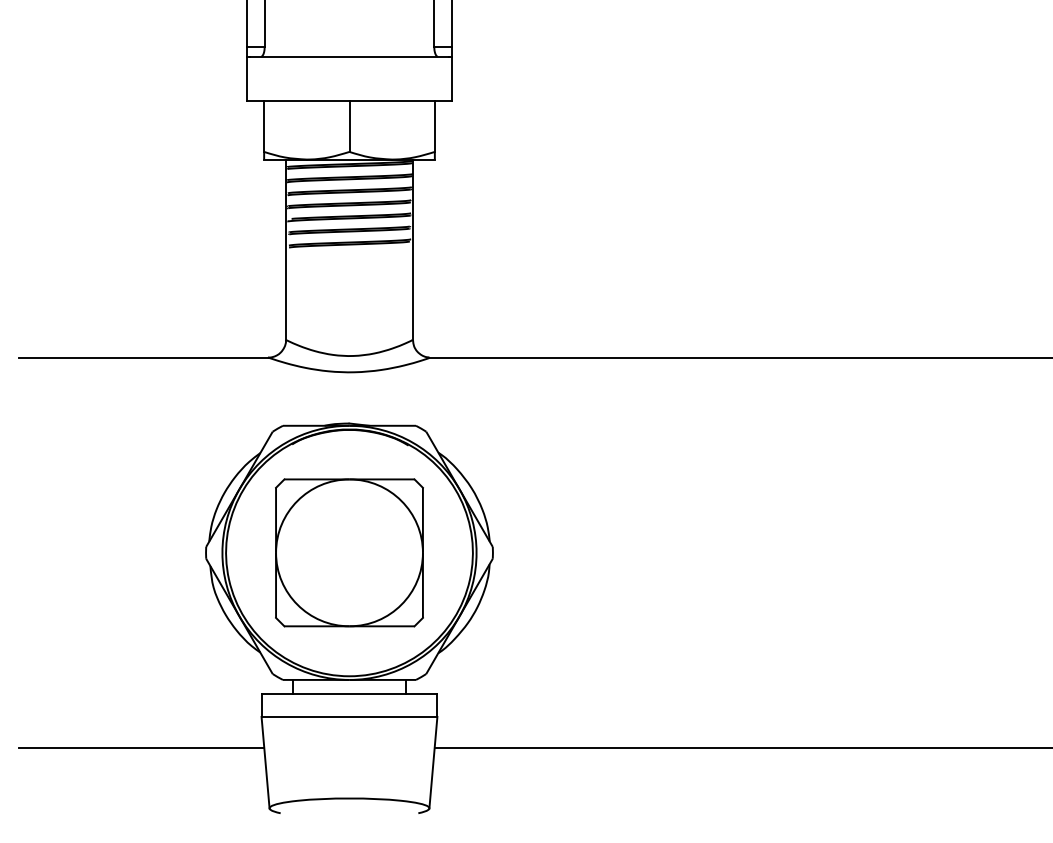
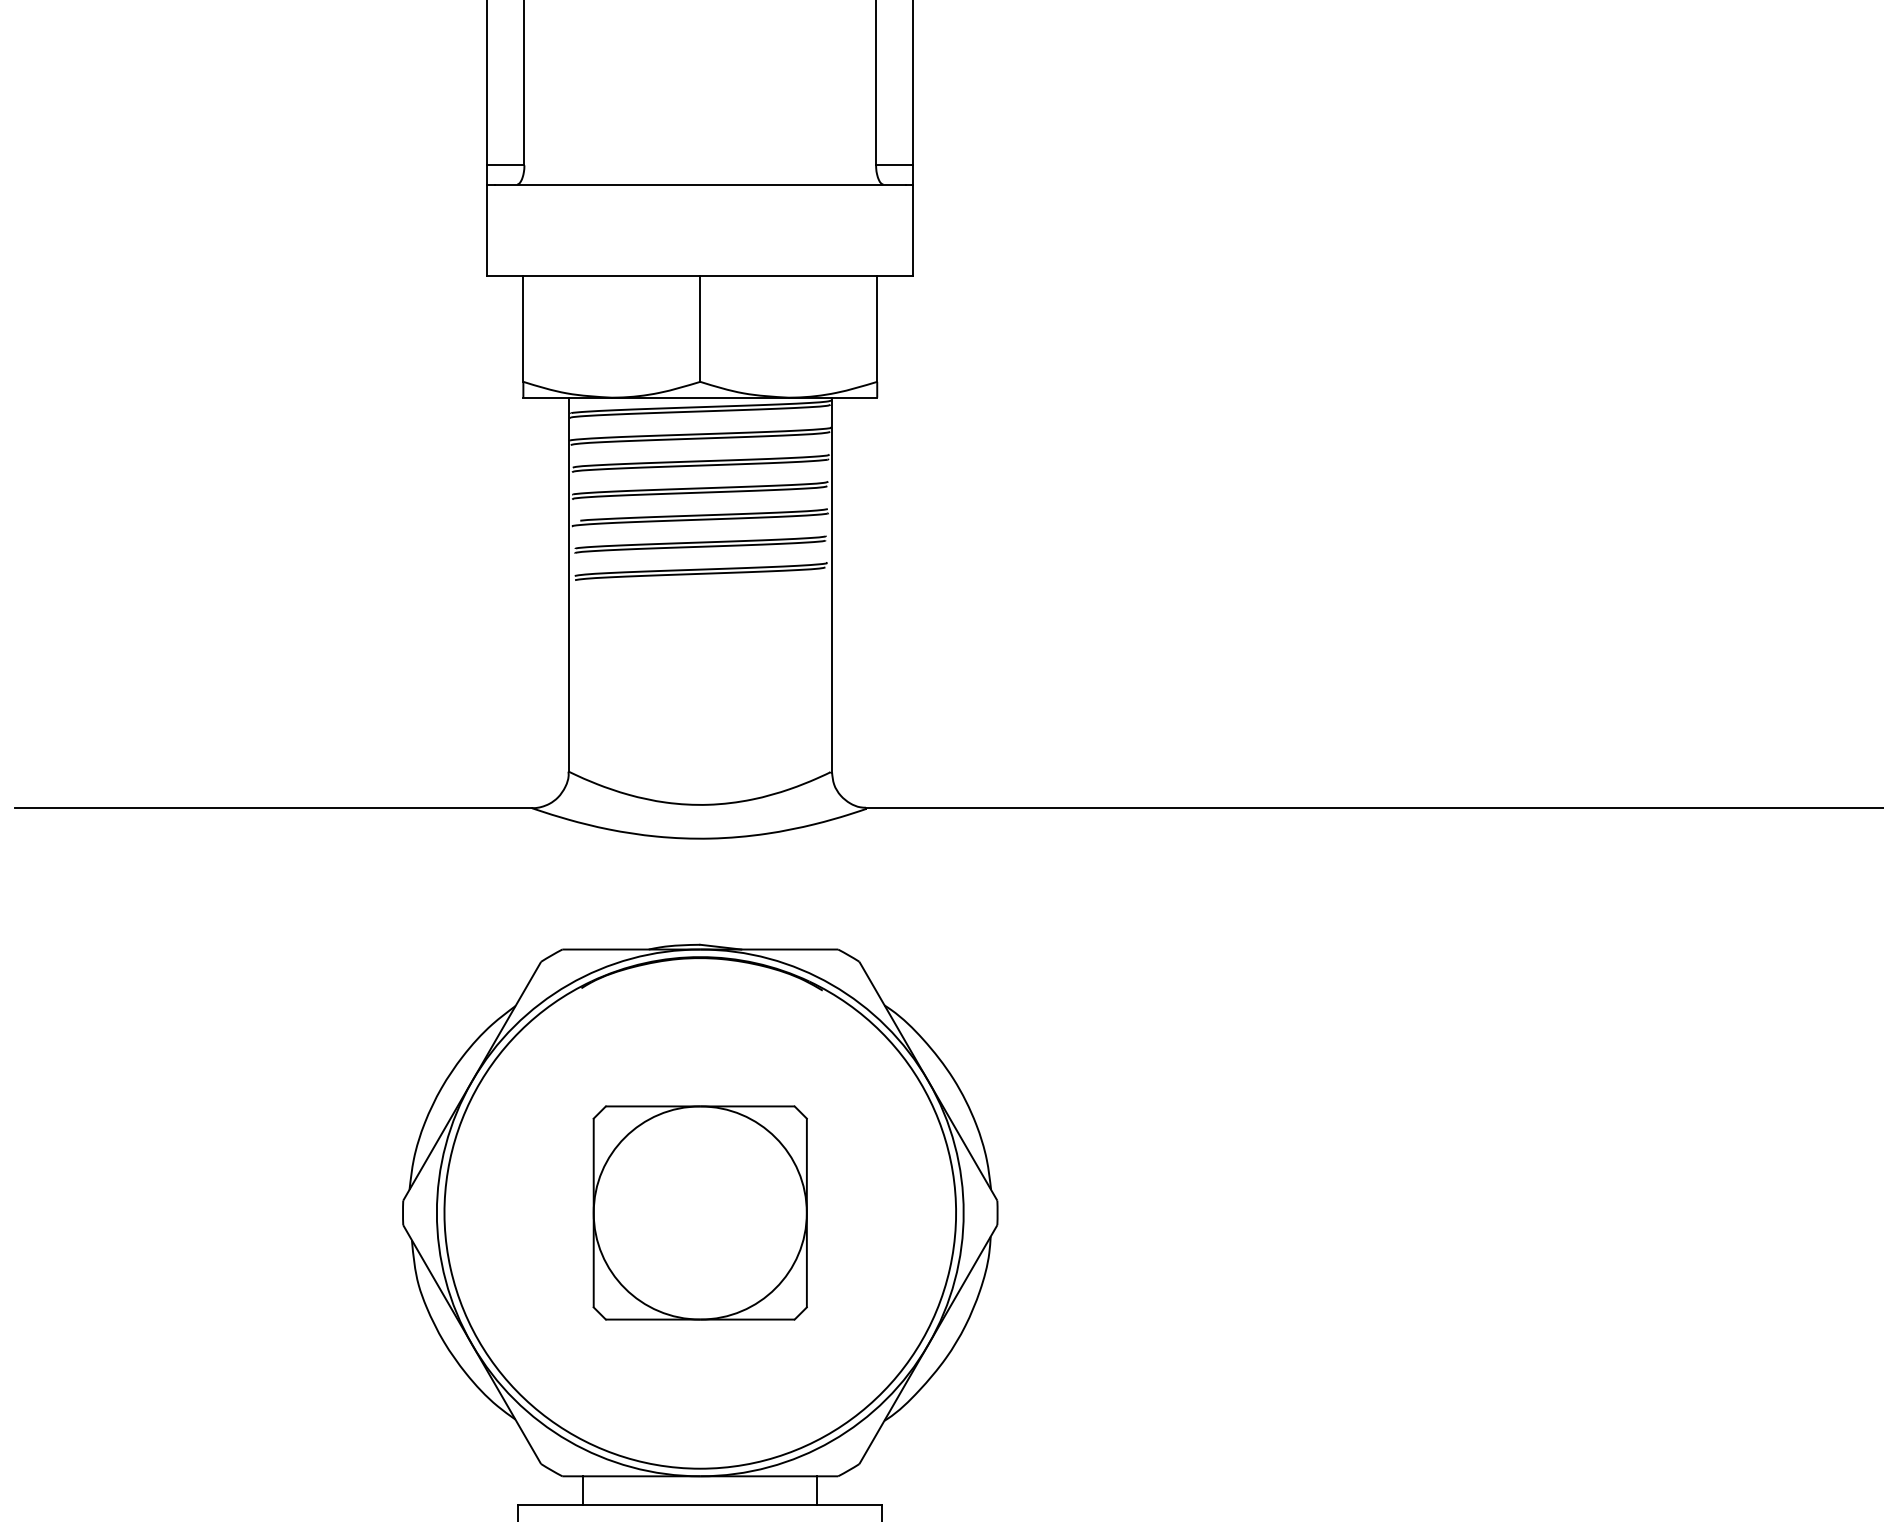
part: (349, 552) -> (700, 1212), size x0.7

